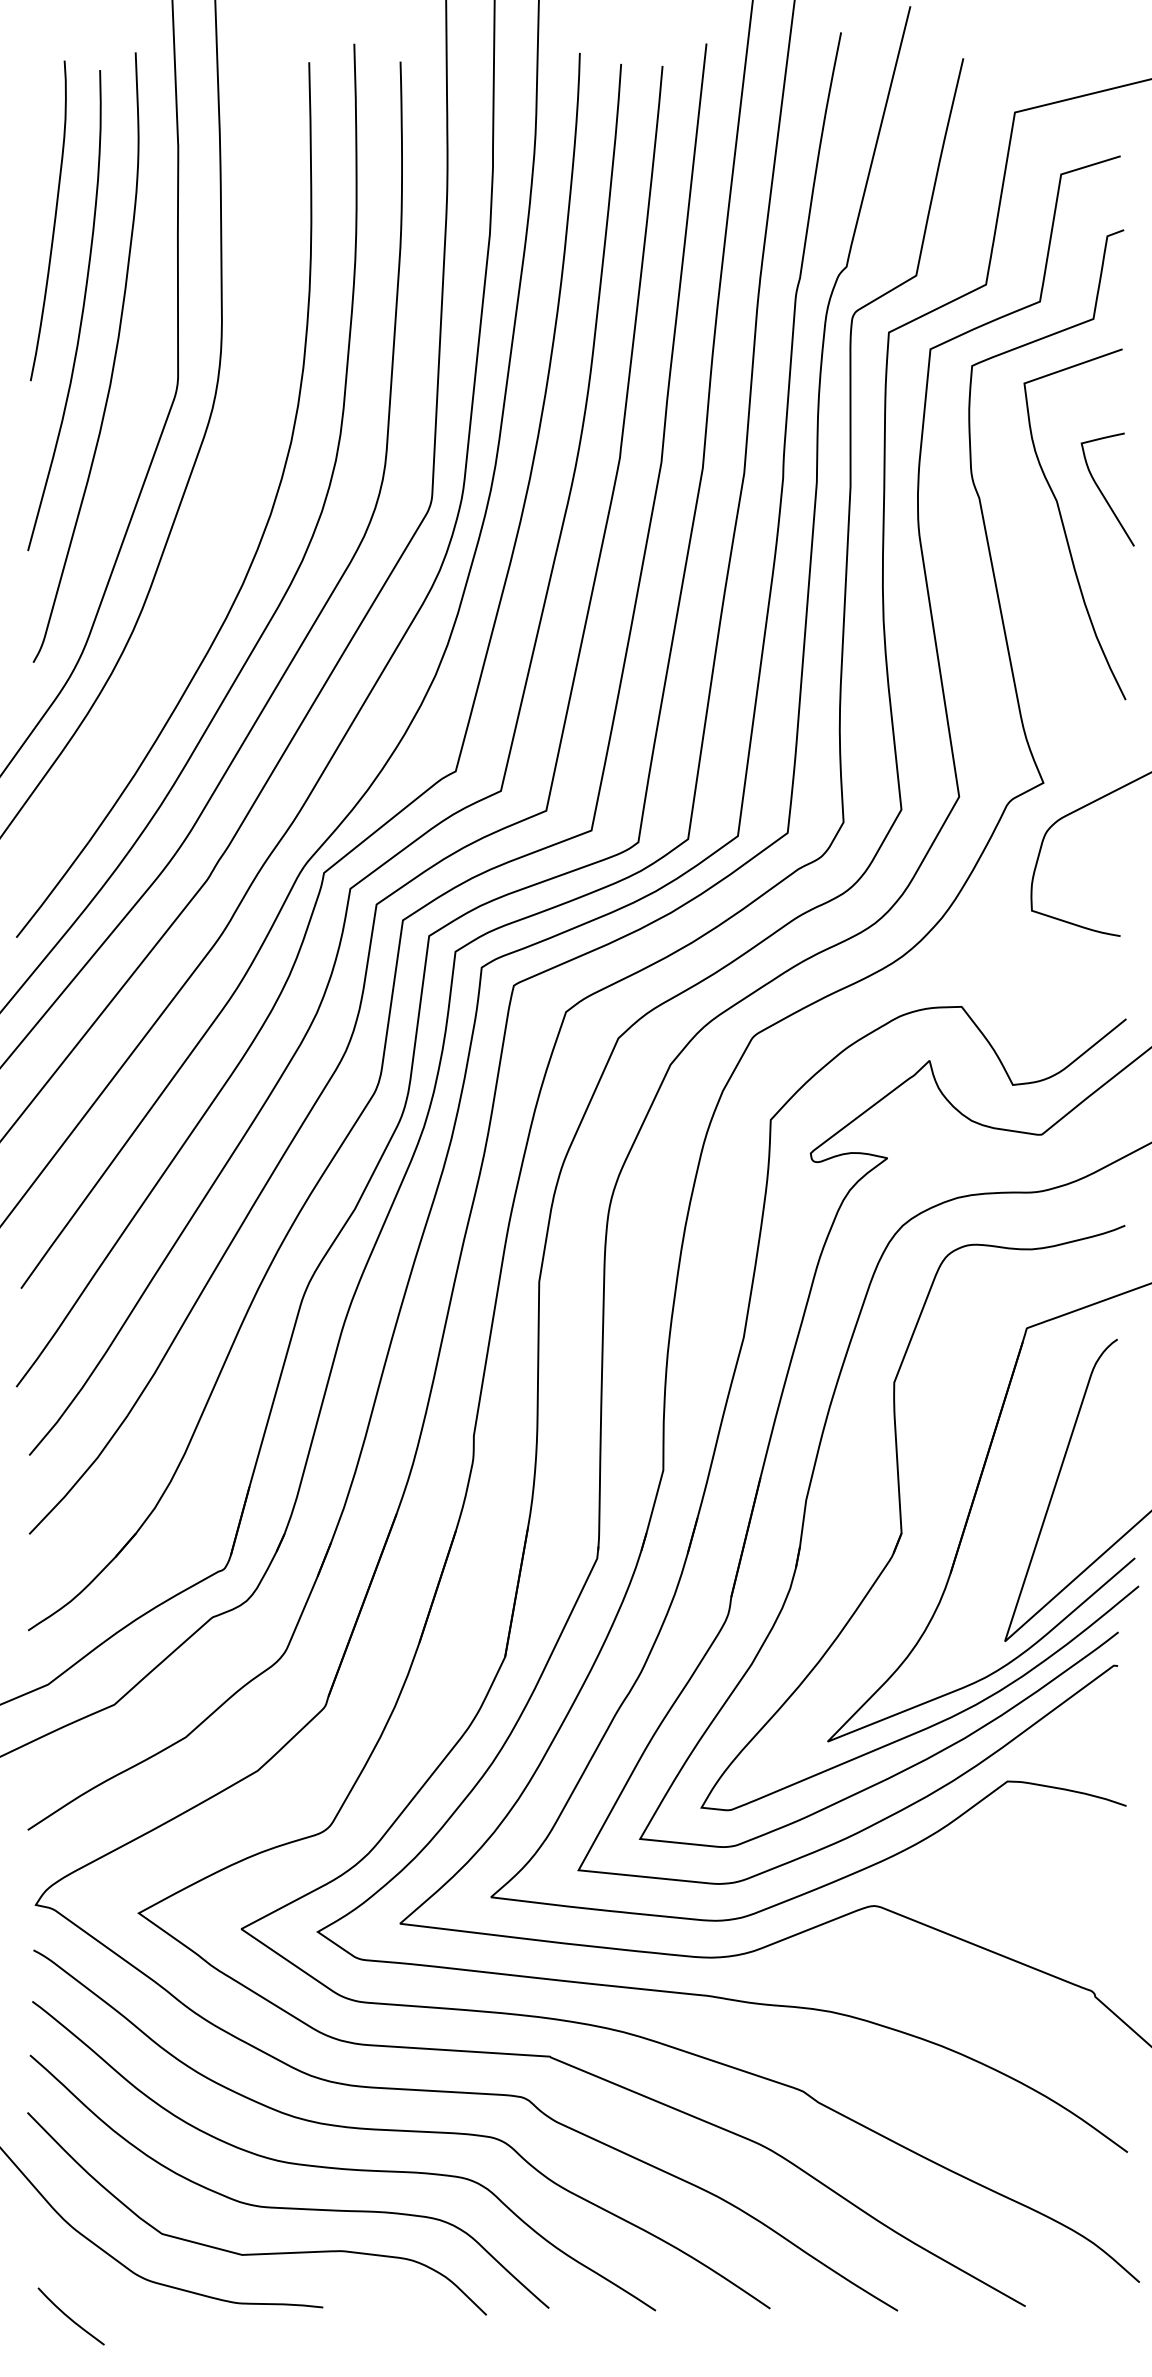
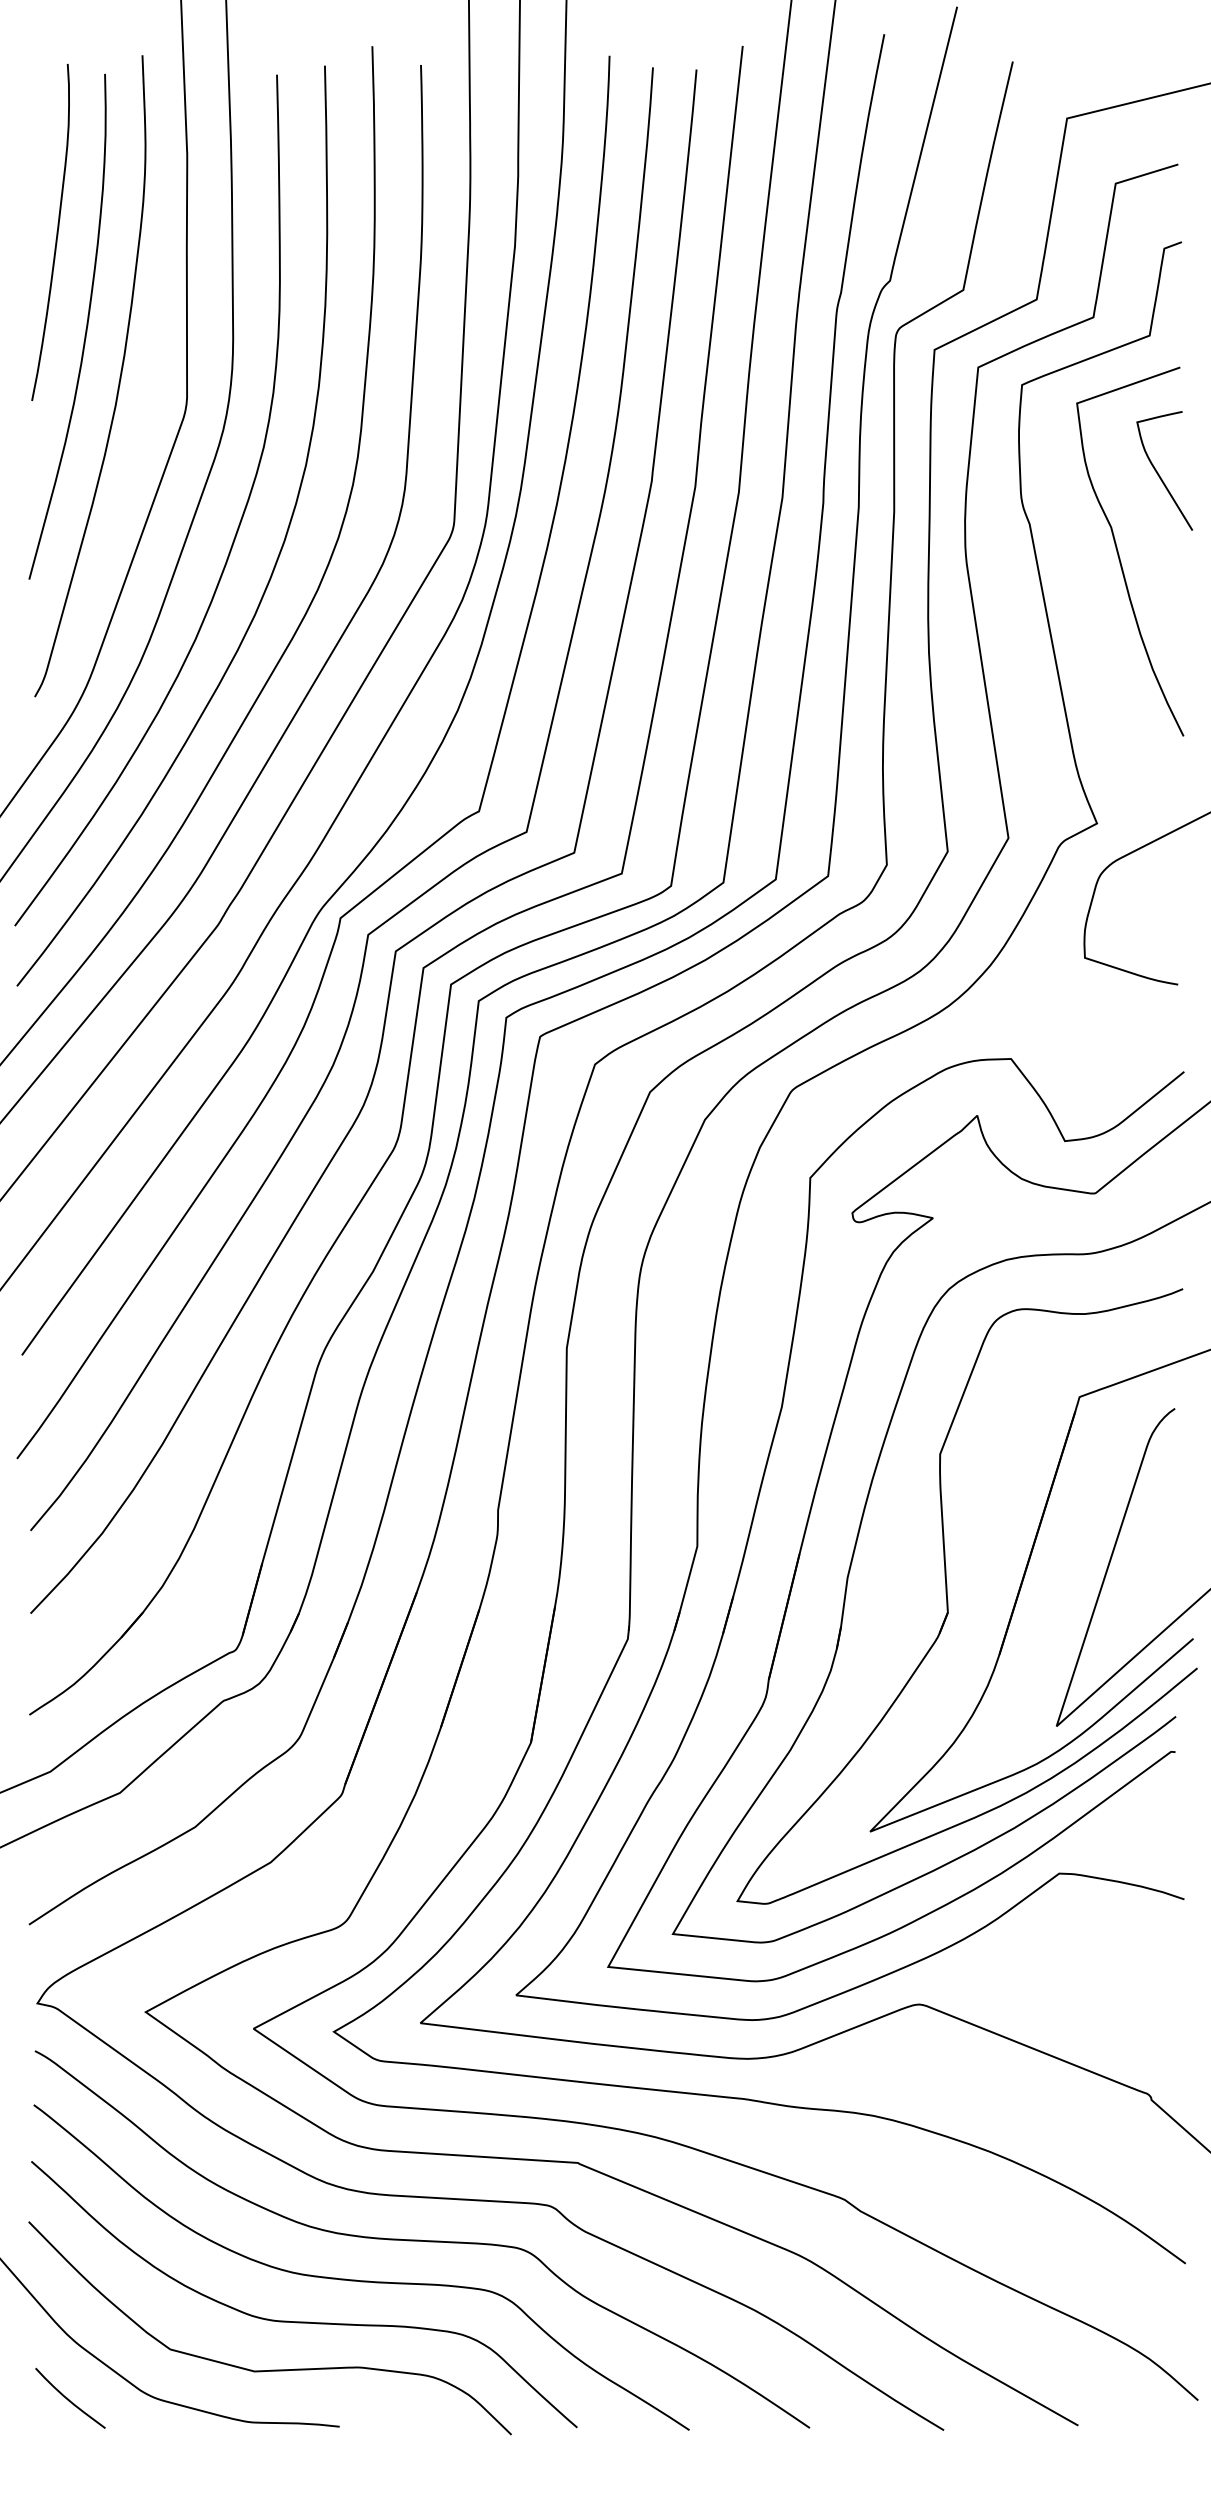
curve: (1102, 492) -> (1159, 473), moved
curve: (225, 502) -> (236, 528), added
curve: (69, 2316) -> (68, 2398), moved

